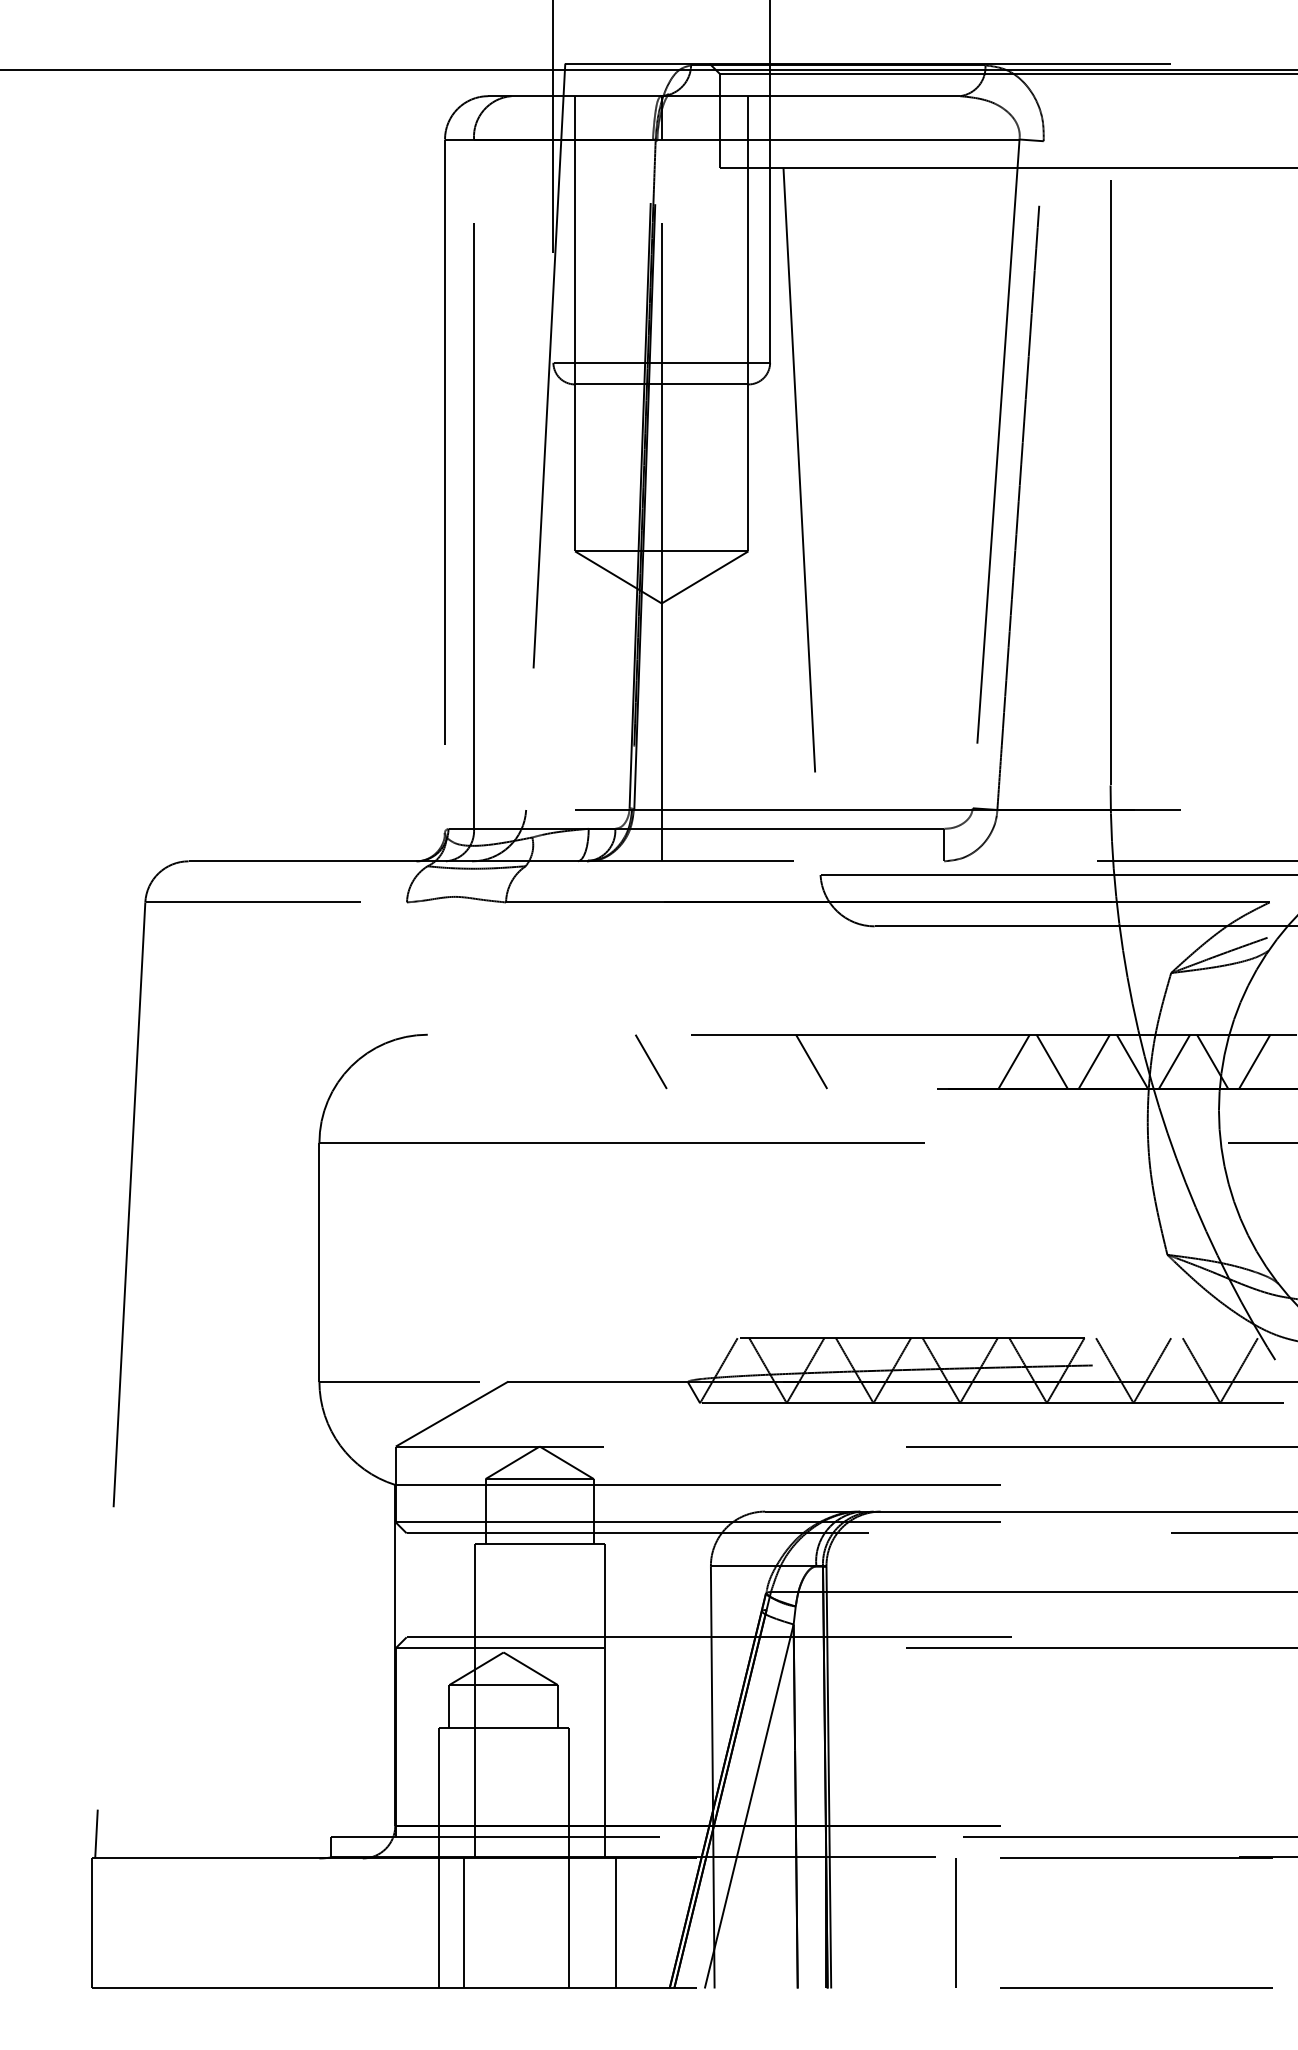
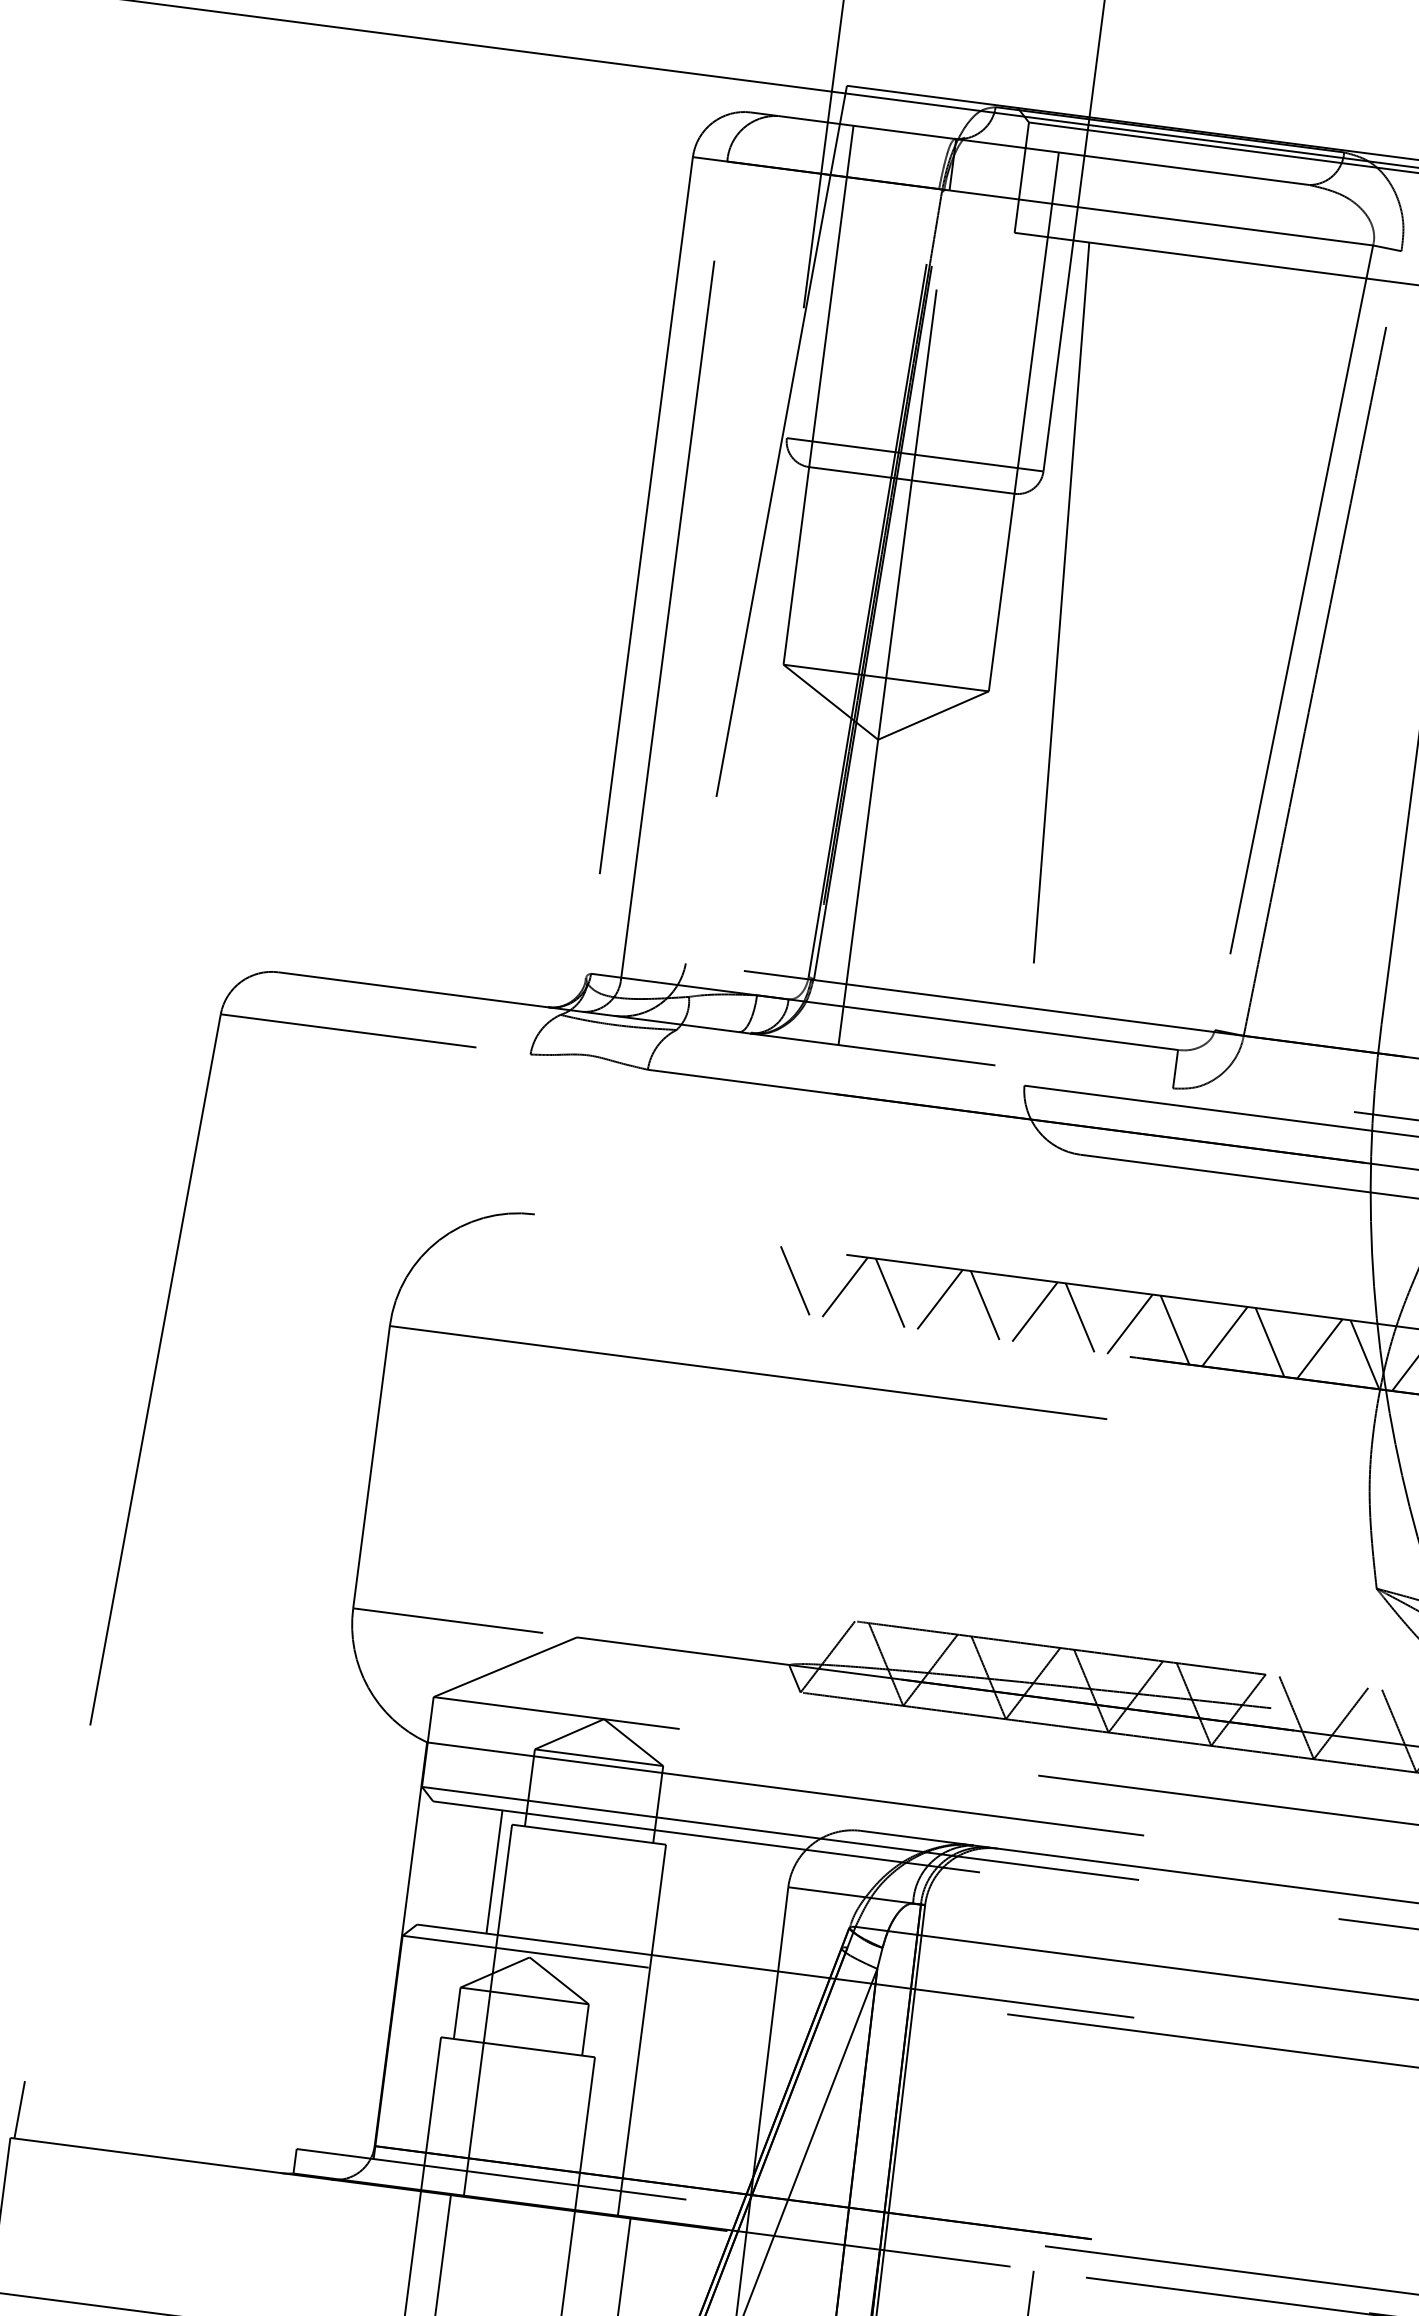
line: (692, 1061) -> (844, 1286), added
line: (731, 1061) -> (890, 1292), added
line: (773, 1061) -> (940, 1299), added
line: (853, 1061) -> (1034, 1311), added
line: (891, 1061) -> (1079, 1317), added
line: (933, 1061) -> (1129, 1323), added
line: (971, 1061) -> (1174, 1329), added
line: (465, 1585) -> (494, 1872), added

